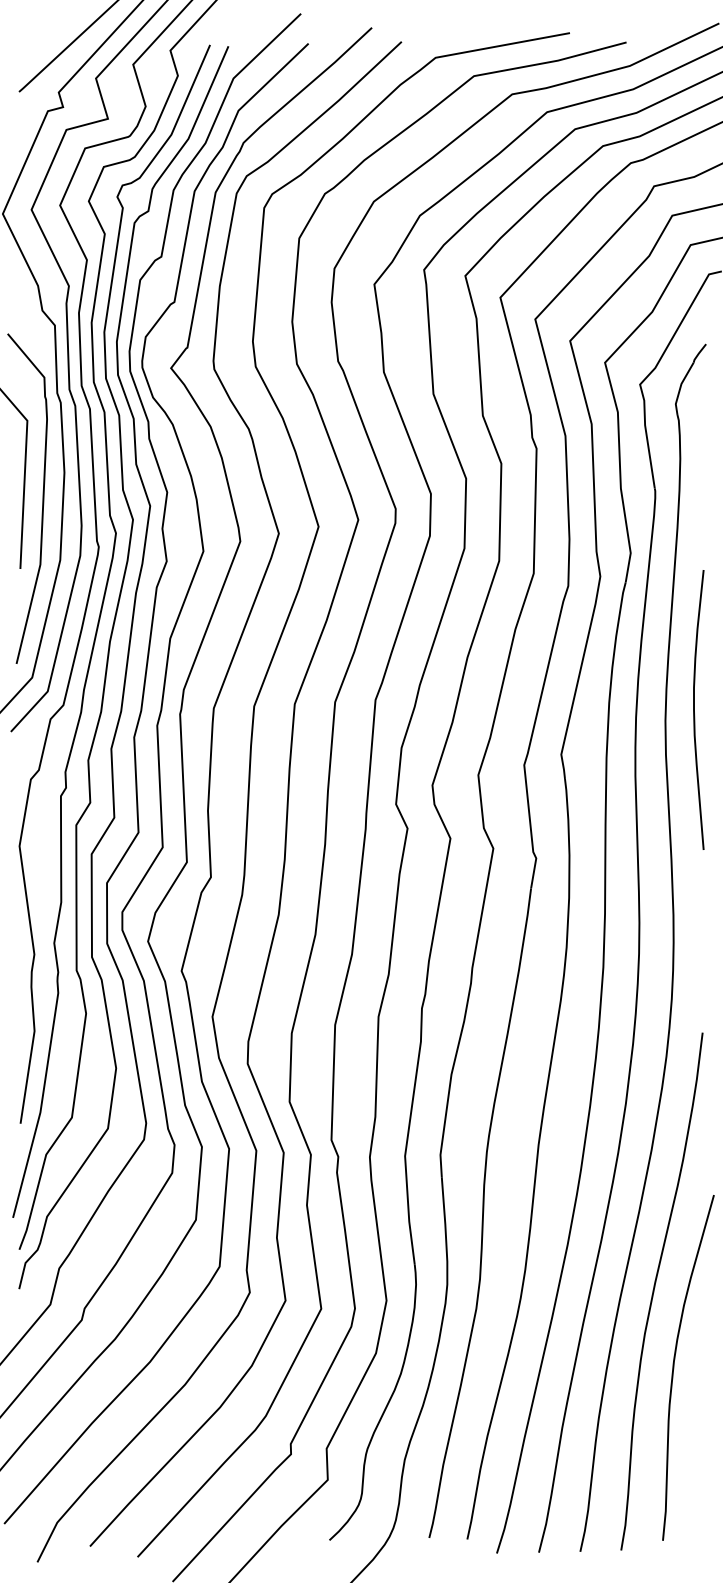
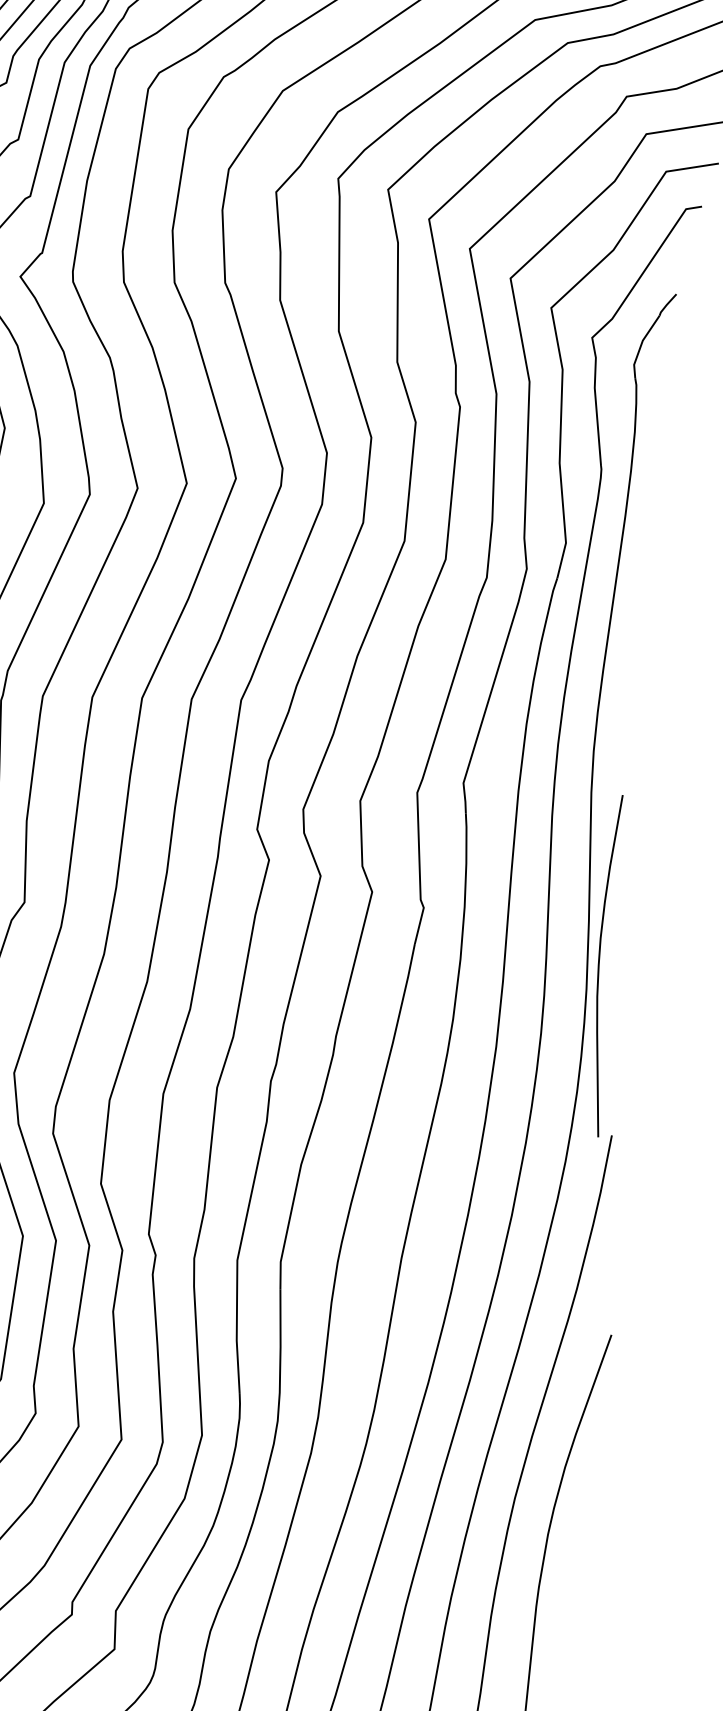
curve: (694, 709) -> (599, 964), moved

